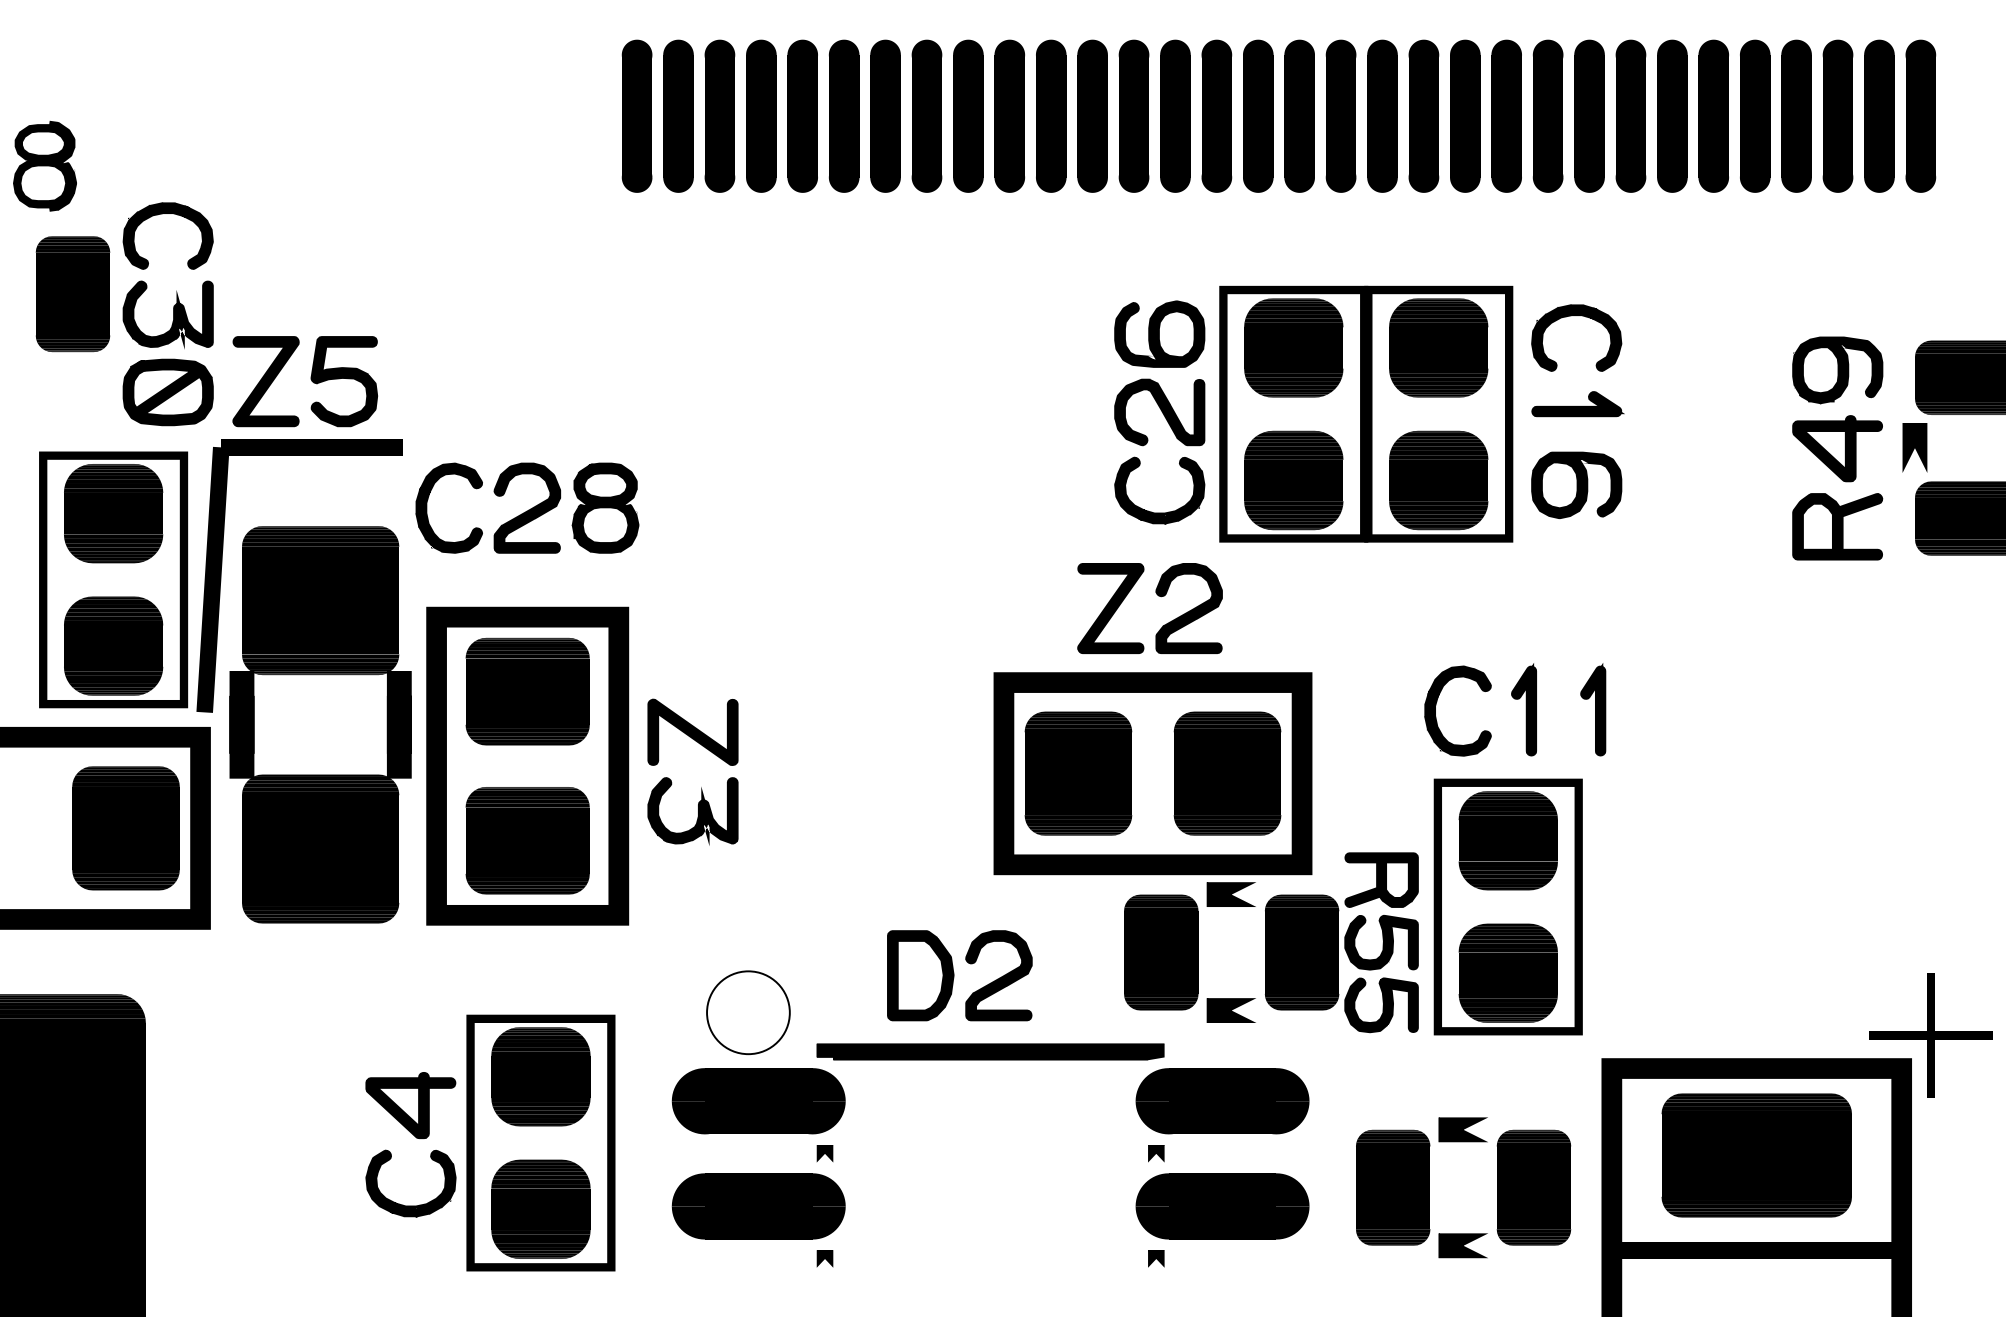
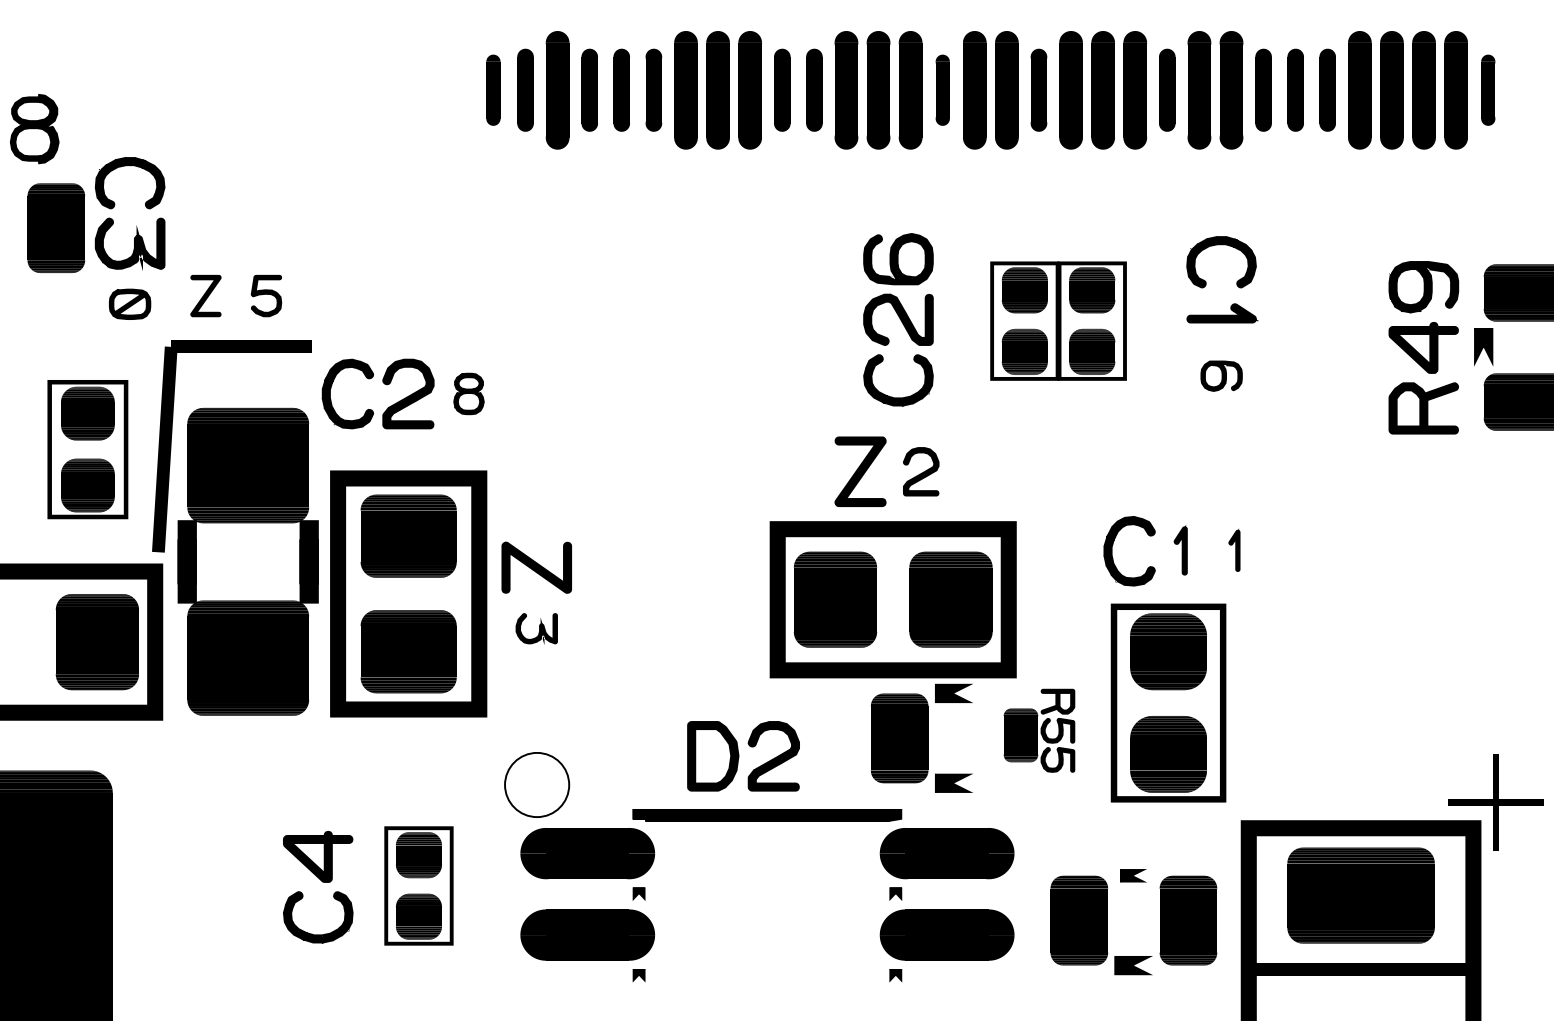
part: (636, 115) -> (492, 89), size x0.6
part: (678, 115) -> (525, 89), size x0.7
part: (761, 115) -> (589, 89), size x0.7
part: (802, 115) -> (621, 89), size x0.7
part: (843, 115) -> (653, 89), size x0.7
part: (1009, 115) -> (782, 89), size x0.7
part: (1051, 115) -> (814, 89), size x0.7
part: (1216, 115) -> (942, 89), size x0.6
part: (1340, 115) -> (1038, 89), size x0.7
part: (1506, 115) -> (1167, 89), size x0.7
part: (1630, 115) -> (1263, 89), size x0.7
part: (1672, 115) -> (1295, 89), size x0.7
part: (1713, 115) -> (1327, 89), size x0.7
part: (1920, 115) -> (1487, 89), size x0.6
part: (265, 381) -> (205, 295), size x0.6
part: (343, 381) -> (265, 295), size x0.6
part: (167, 392) -> (129, 304), size x0.6
part: (1366, 413) -> (1058, 320), size x0.6
part: (1576, 484) -> (1221, 375), size x0.6
part: (605, 507) -> (468, 393), size x0.6
part: (113, 579) -> (87, 449), size x0.7
part: (1188, 608) -> (920, 471), size x0.7
part: (1523, 709) -> (1180, 550), size x0.7
part: (1593, 709) -> (1234, 550), size x0.6
part: (692, 811) -> (536, 629), size x0.6
part: (1341, 942) -> (1039, 730), size x0.6
part: (748, 1012) -> (537, 784), moved
part: (1462, 1129) -> (1133, 875), size x0.7
part: (540, 1142) -> (418, 885), size x0.6

